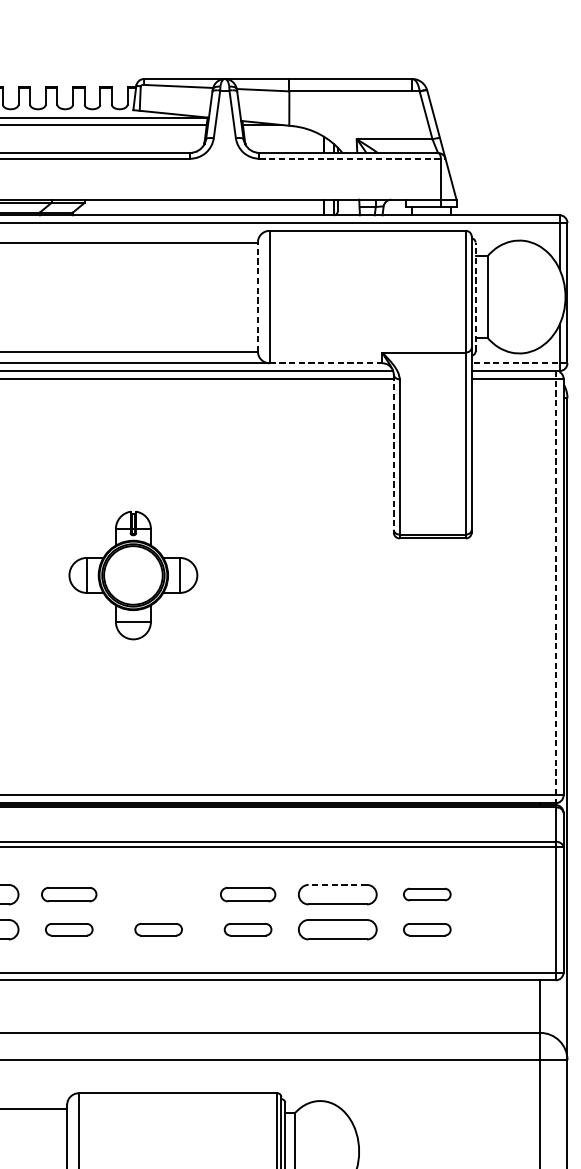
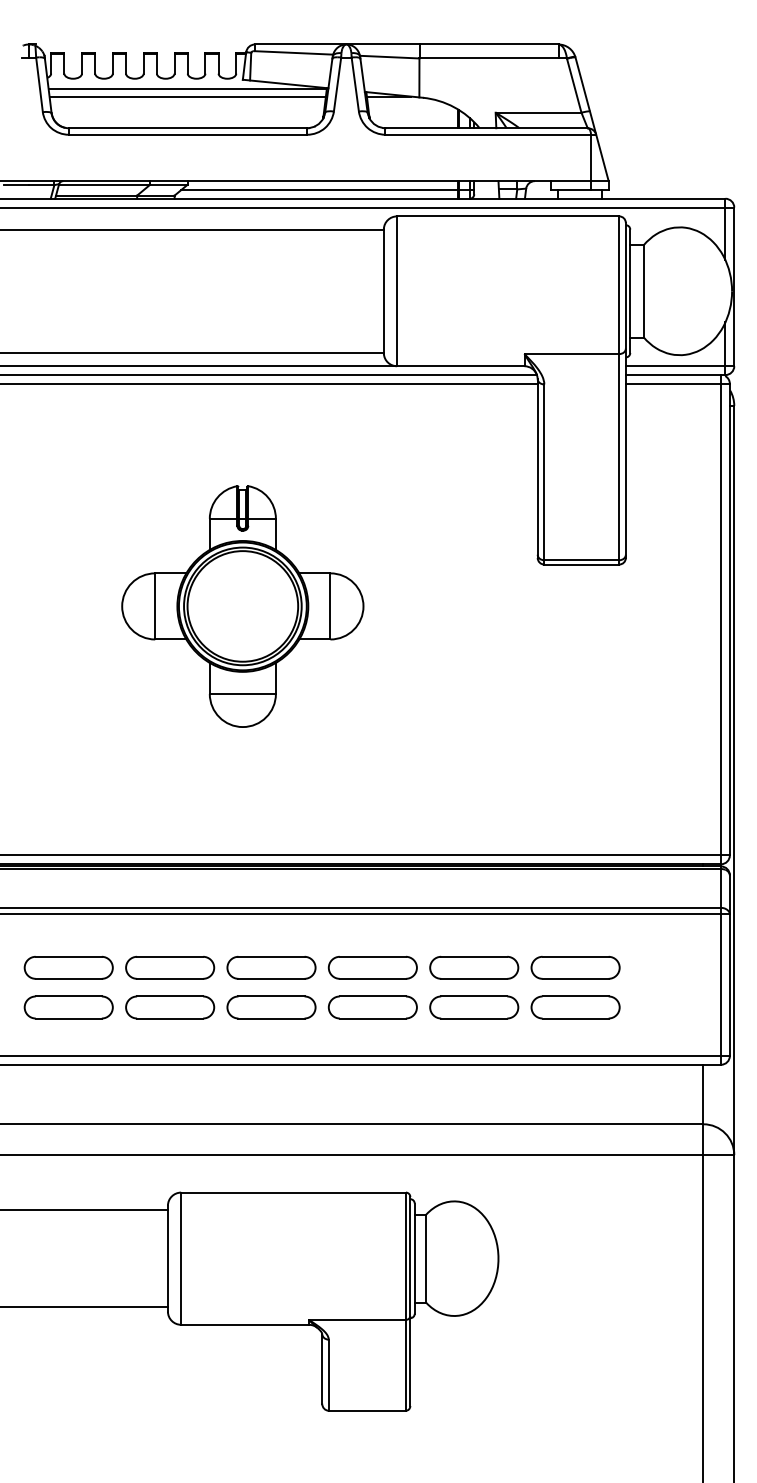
line: (353, 158) -> (491, 134), dashed -> solid
line: (208, 207) -> (327, 189), added
line: (257, 296) -> (383, 290), dashed -> solid
line: (475, 297) -> (630, 291), dashed -> solid
line: (325, 363) -> (460, 366), dashed -> solid
line: (519, 363) -> (679, 366), dashed -> solid
line: (393, 453) -> (537, 468), dashed -> solid
part: (133, 575) -> (242, 606), size x1.67
line: (556, 586) -> (721, 619), dashed -> solid
line: (337, 884) -> (473, 956), dashed -> solid
part: (69, 894) -> (170, 967), size x1.43
part: (158, 894) -> (271, 967), added
part: (247, 894) -> (372, 967), size x1.43
part: (427, 894) -> (575, 967), size x1.67
part: (69, 929) -> (170, 1007), size x1.67
part: (158, 929) -> (271, 1007), size x1.67
part: (247, 929) -> (372, 1007), size x1.67
part: (427, 929) -> (575, 1007), size x1.67

